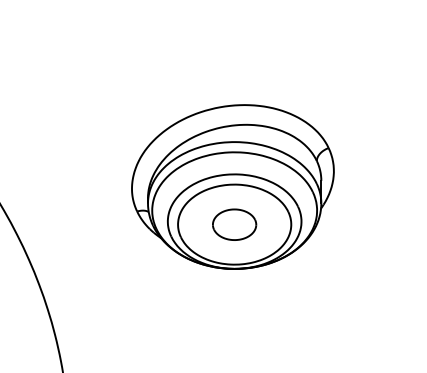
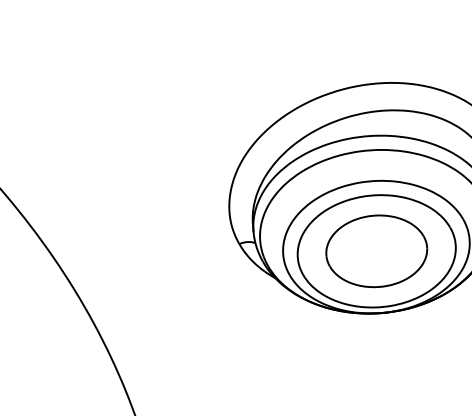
part: (234, 224) -> (376, 251), size x1.67

